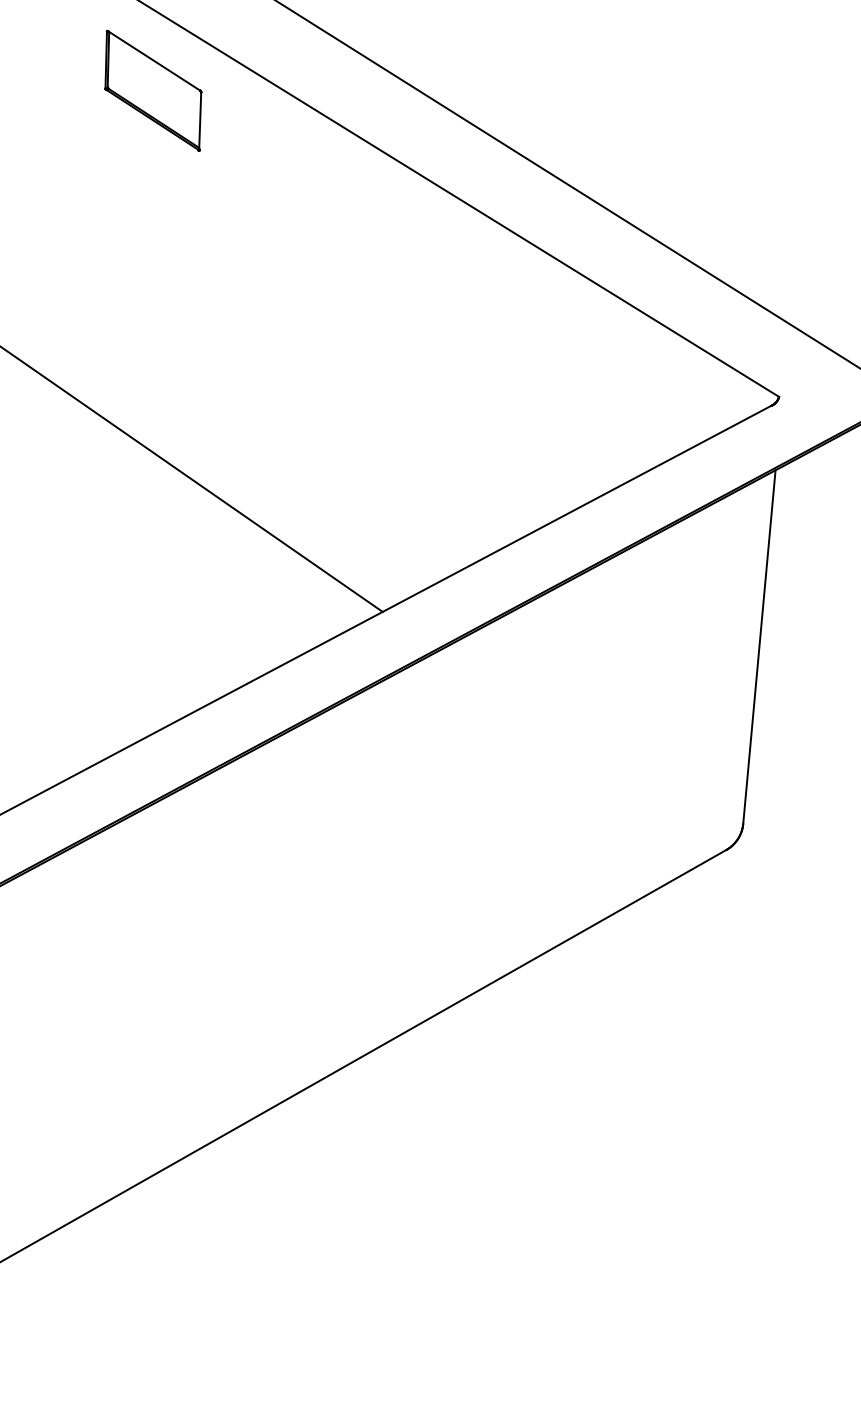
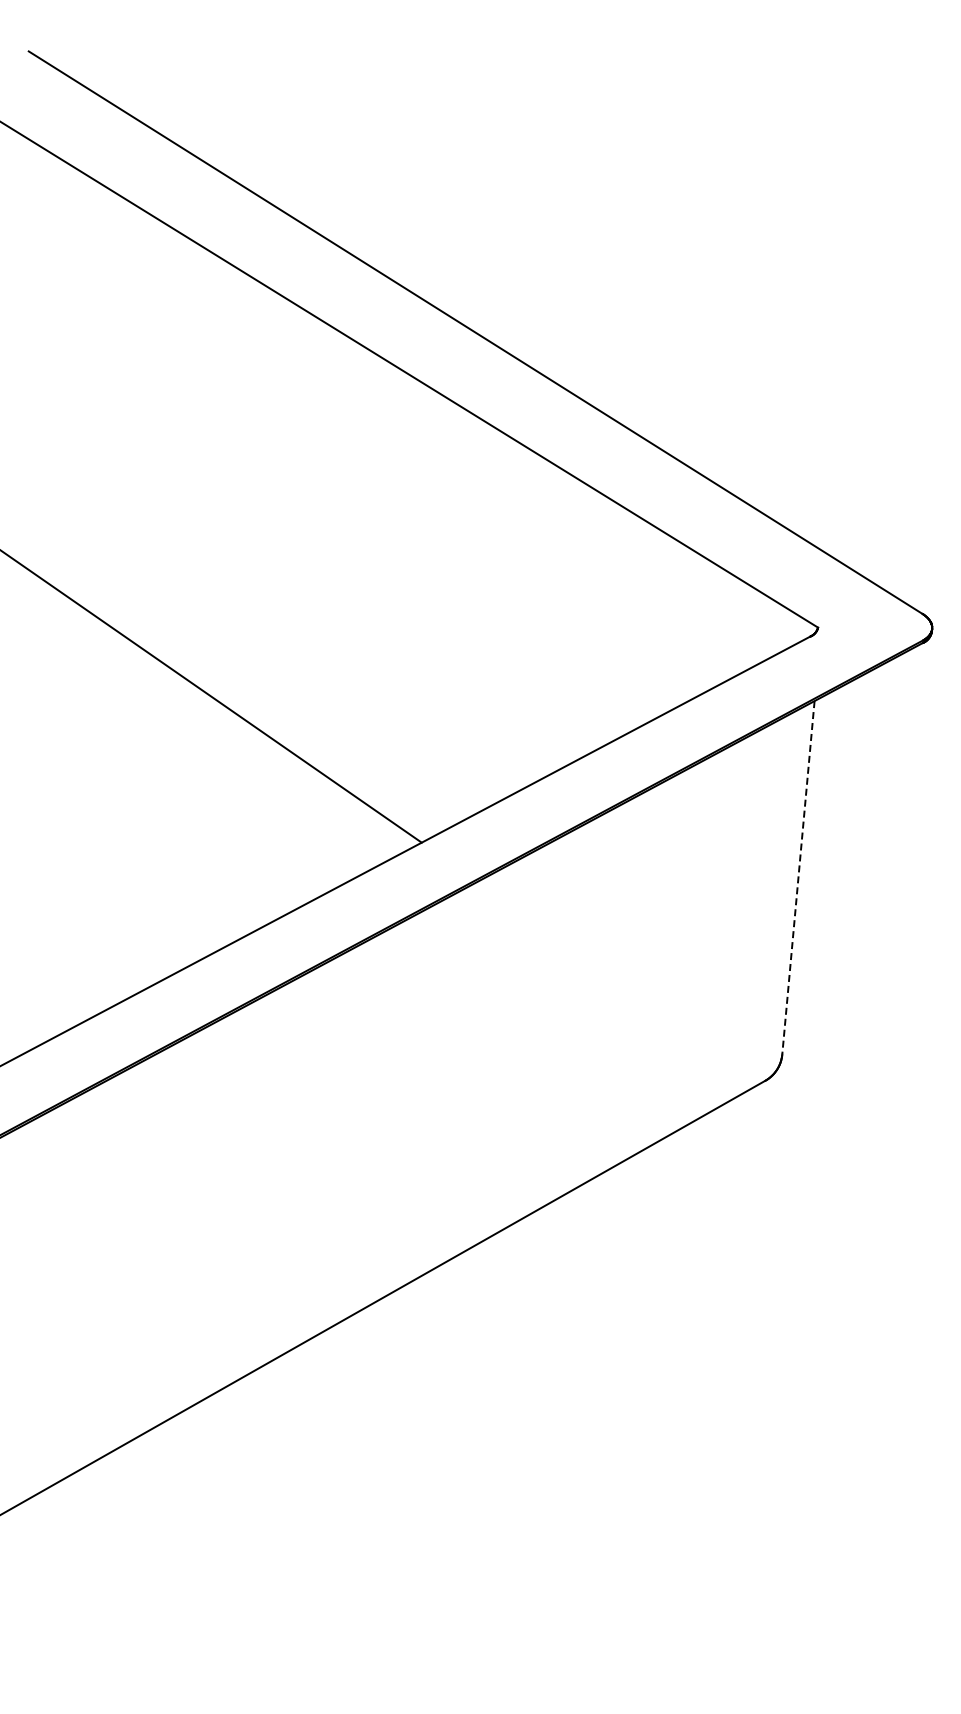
part: (153, 90) -> (192, 321), removed
line: (759, 647) -> (798, 878), solid -> dashed

